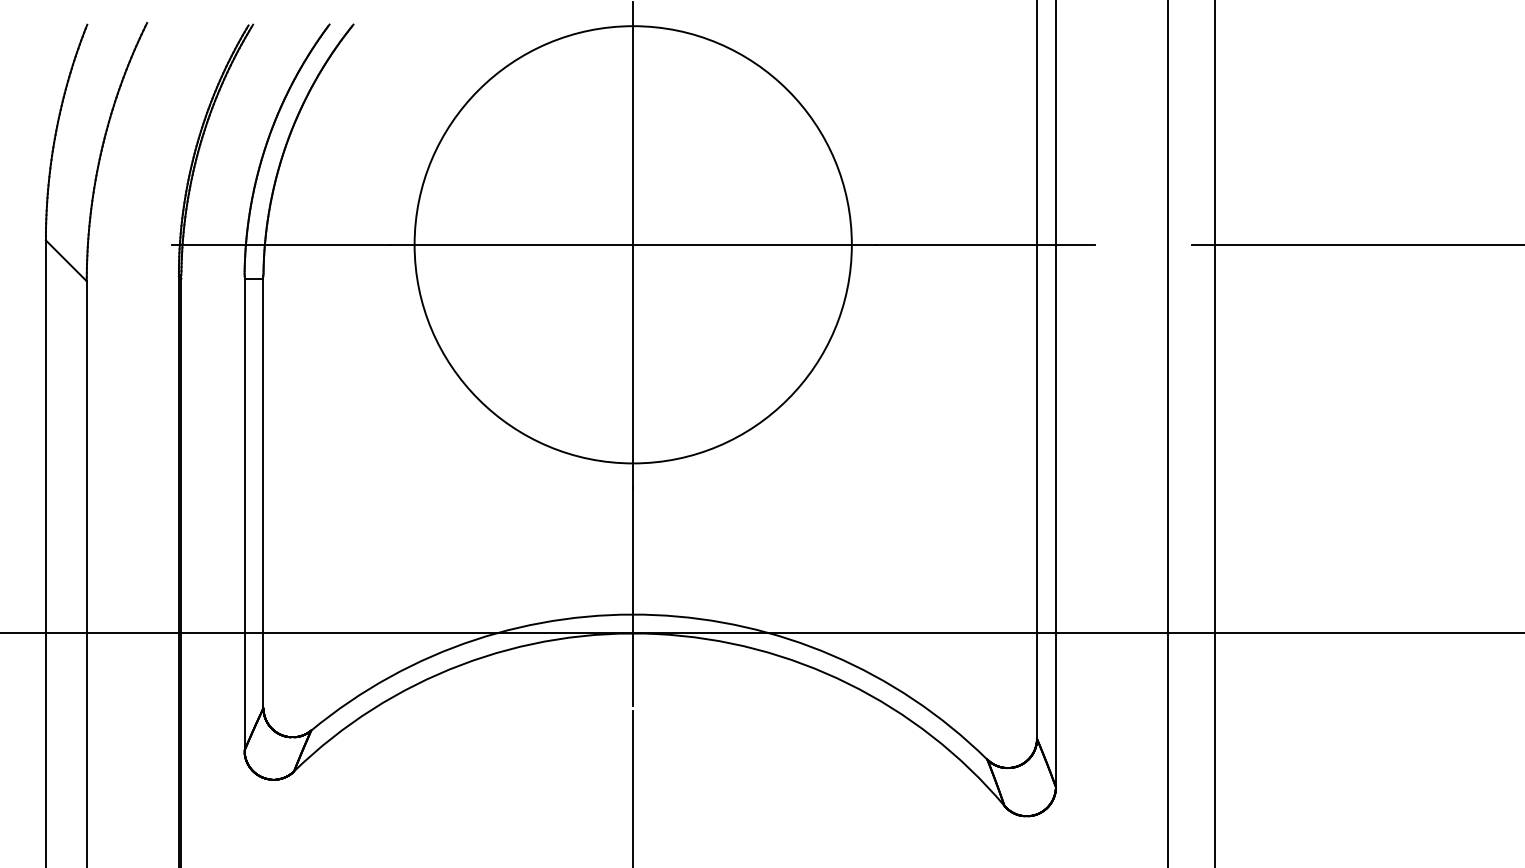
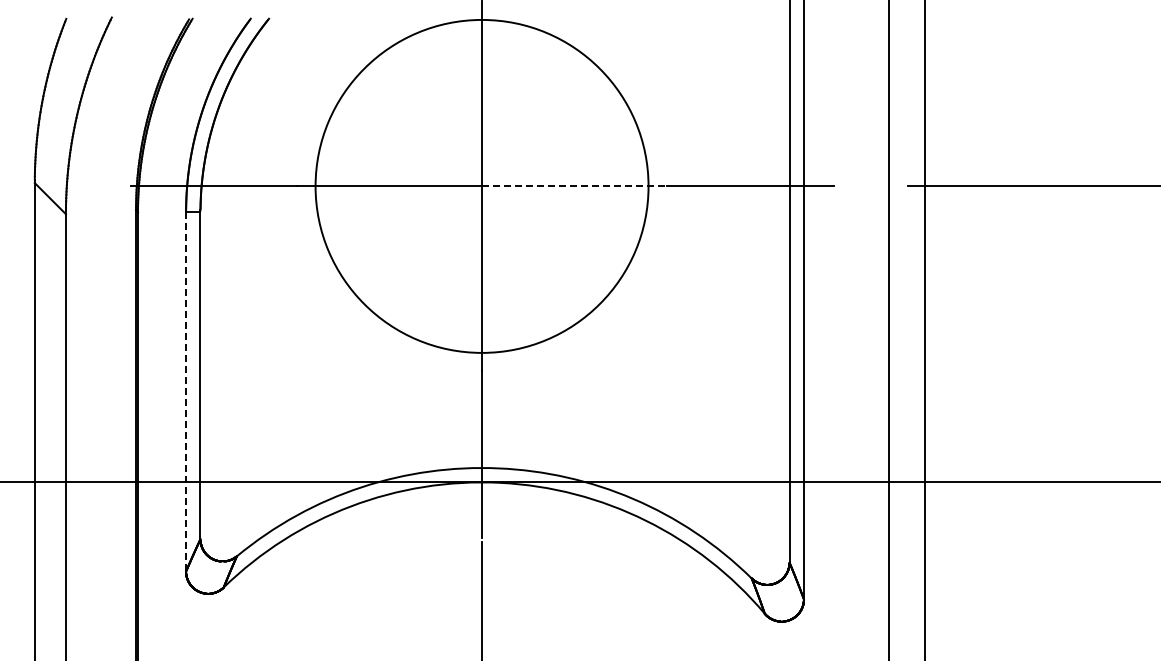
line: (755, 244) -> (575, 186), solid -> dashed
line: (245, 514) -> (186, 391), solid -> dashed

